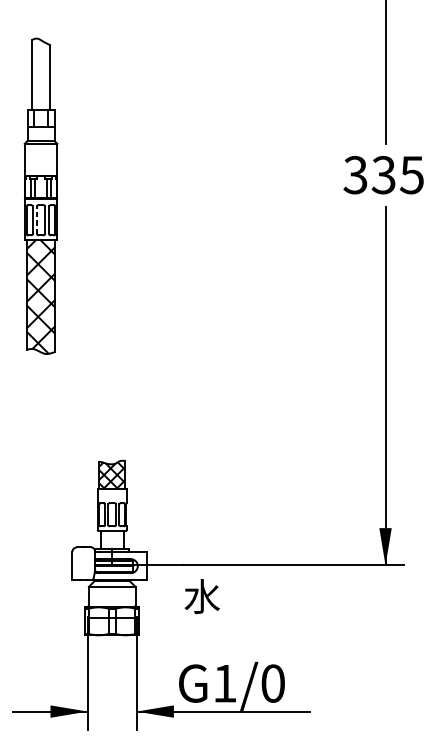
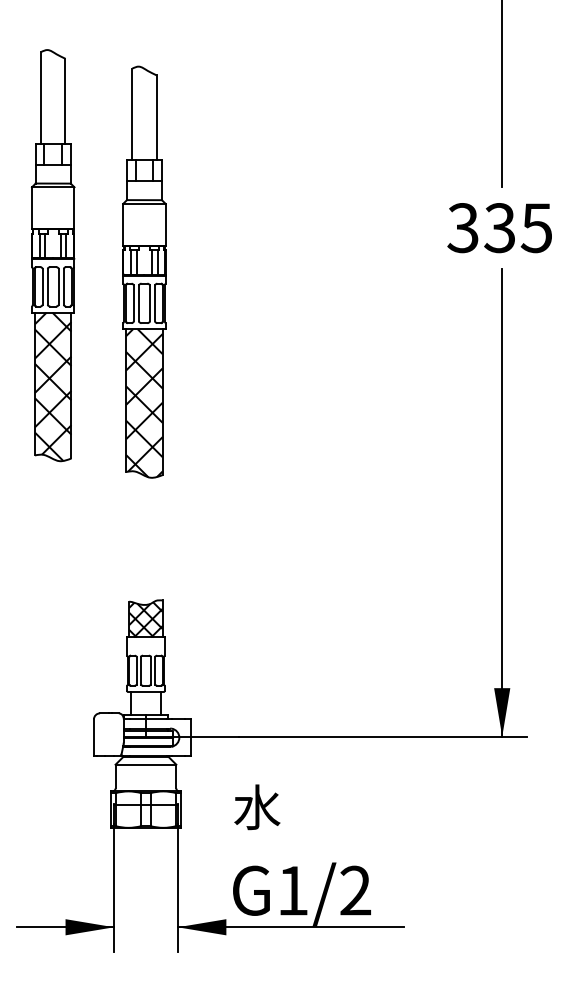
part: (111, 208) -> (144, 271), added
line: (36, 219) -> (47, 286), dashed -> solid
text: (202, 596) -> (257, 807), moved
text: (272, 683) -> (355, 890), G1/0 -> G1/2

